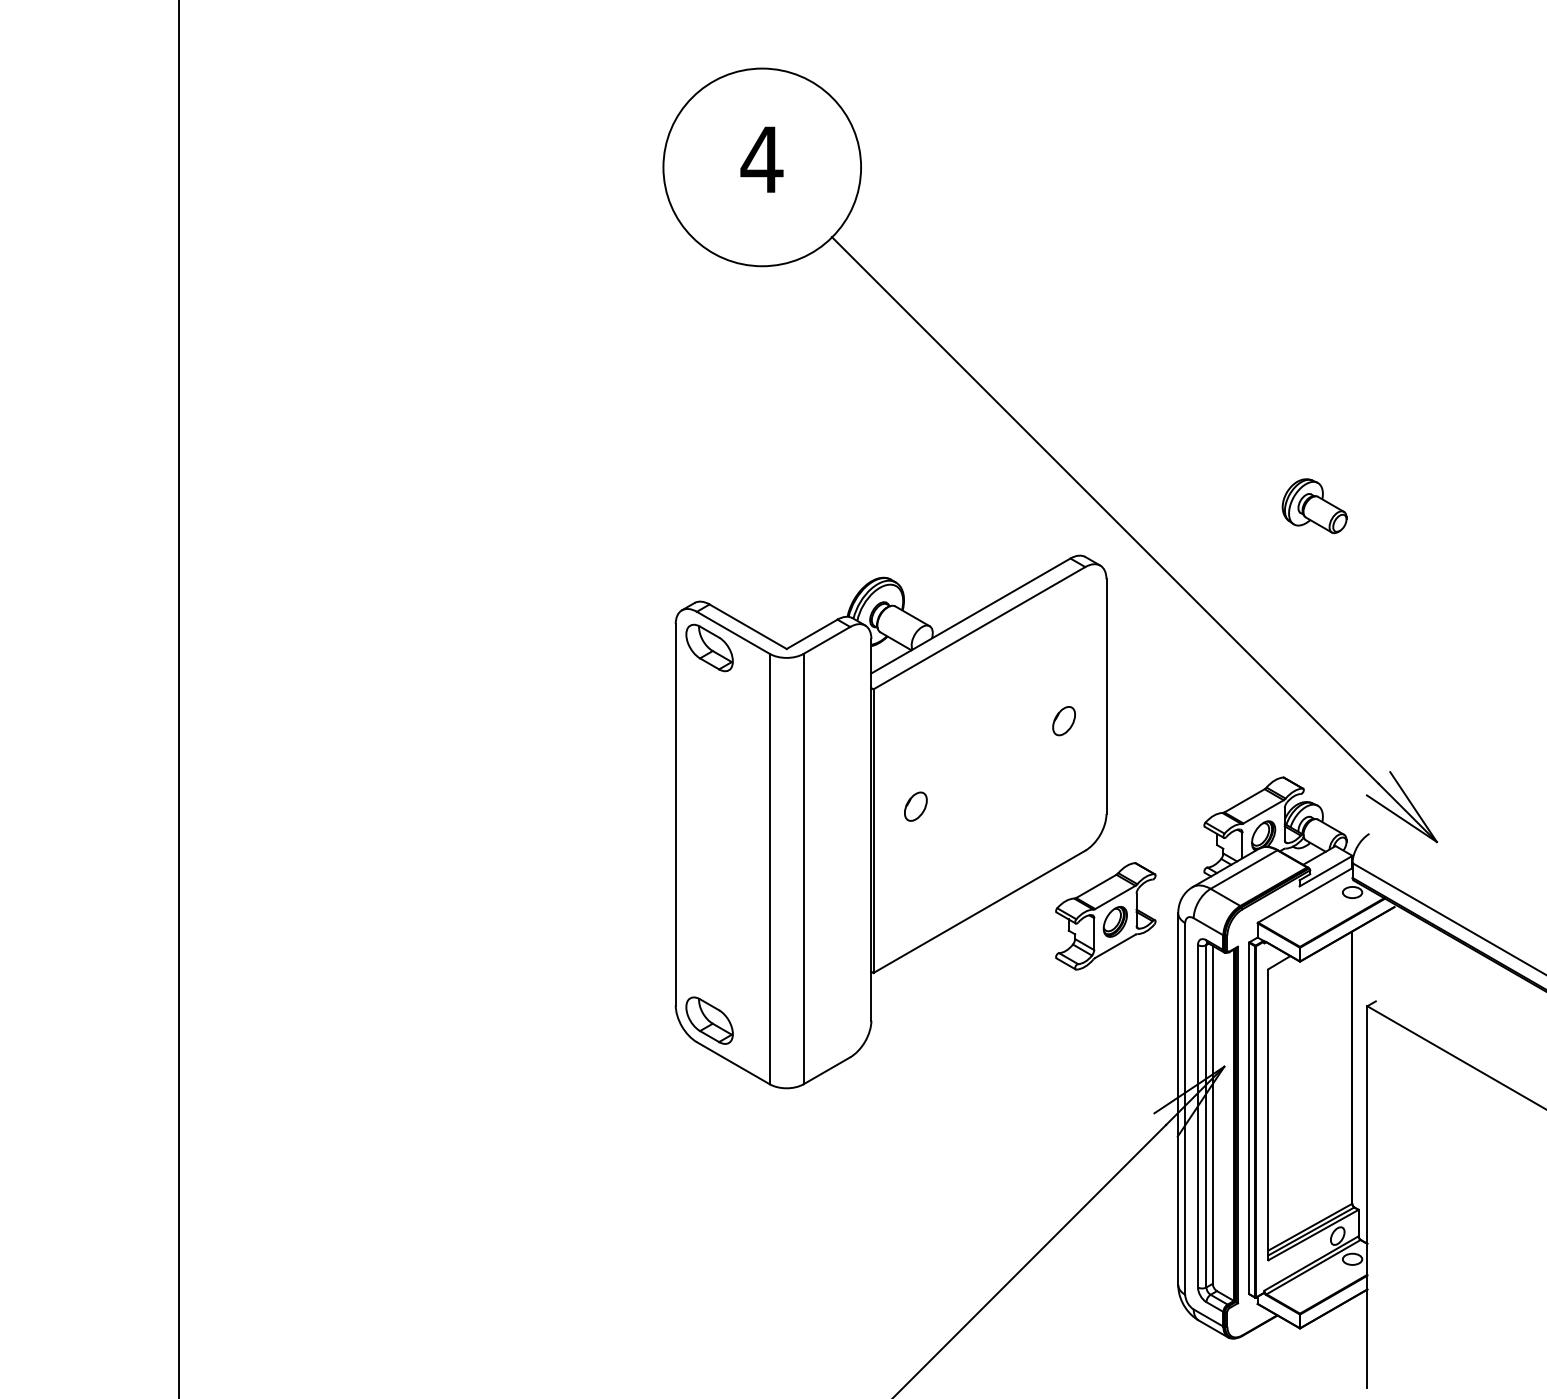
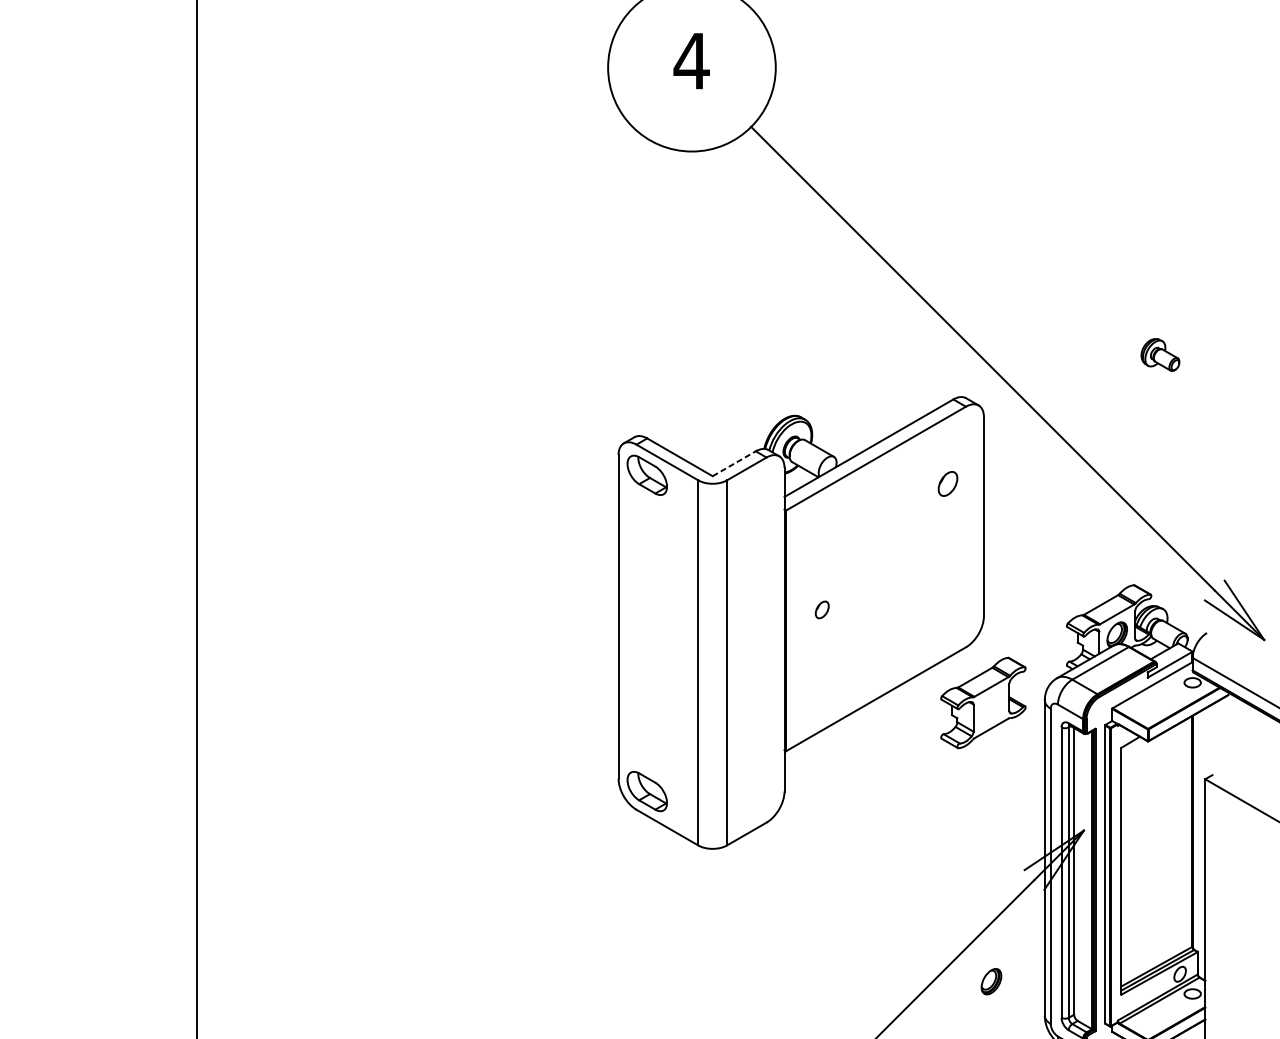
part: (1314, 505) -> (1160, 354), size x0.7
line: (812, 634) -> (734, 463), solid -> dashed
part: (1063, 721) -> (947, 484), moved
part: (915, 806) -> (821, 609), size x0.7
part: (1114, 921) -> (990, 981), moved

